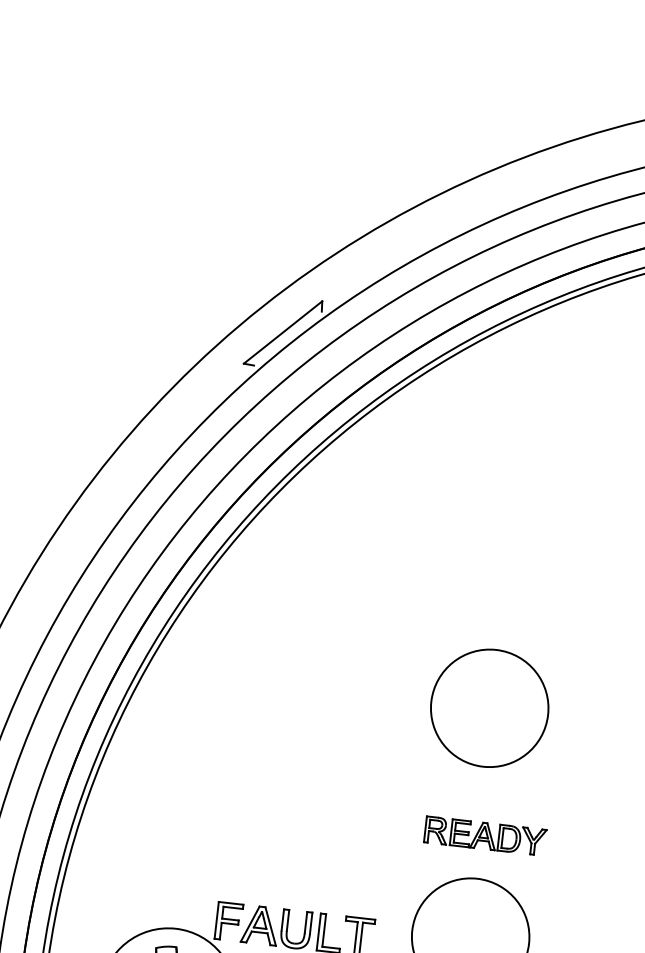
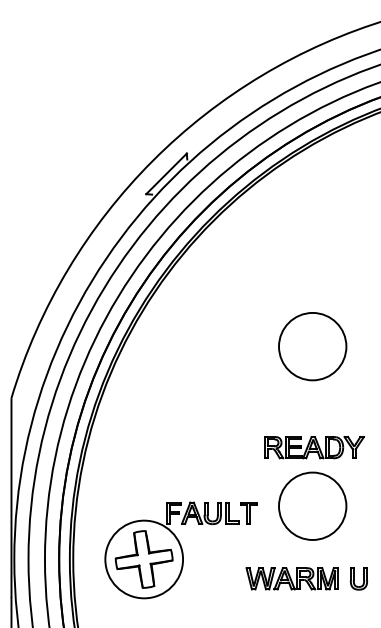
circle: (489, 708) -> (312, 346), moved
part: (485, 835) -> (314, 447), size x1.43

